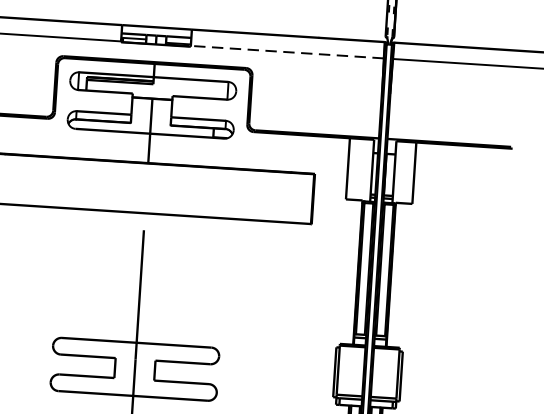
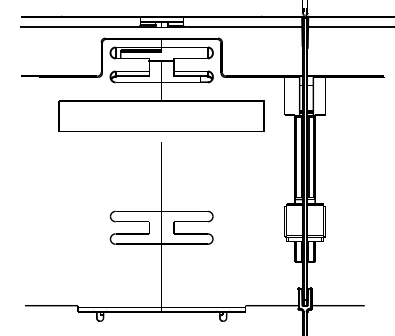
line: (286, 51) -> (242, 26), dashed -> solid

